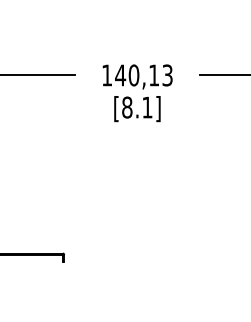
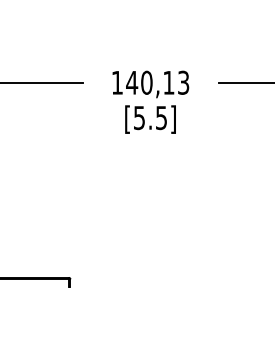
text: (136, 107) -> (149, 117), [8.1] -> [5.5]

